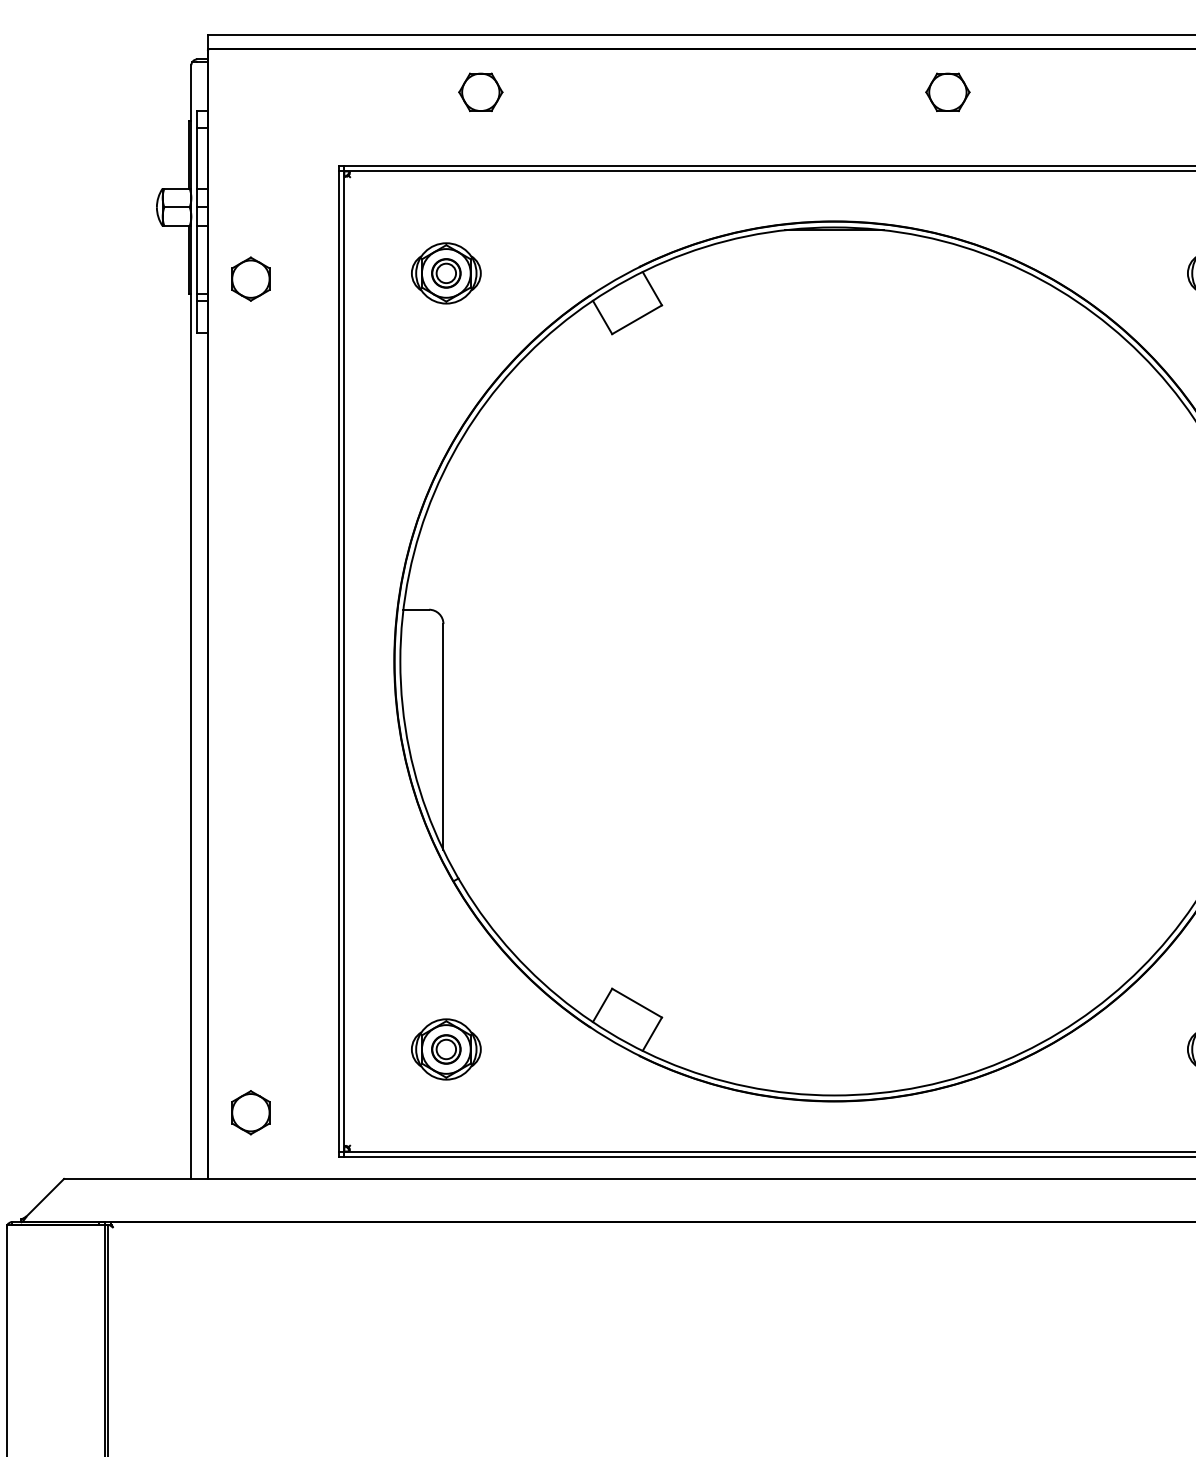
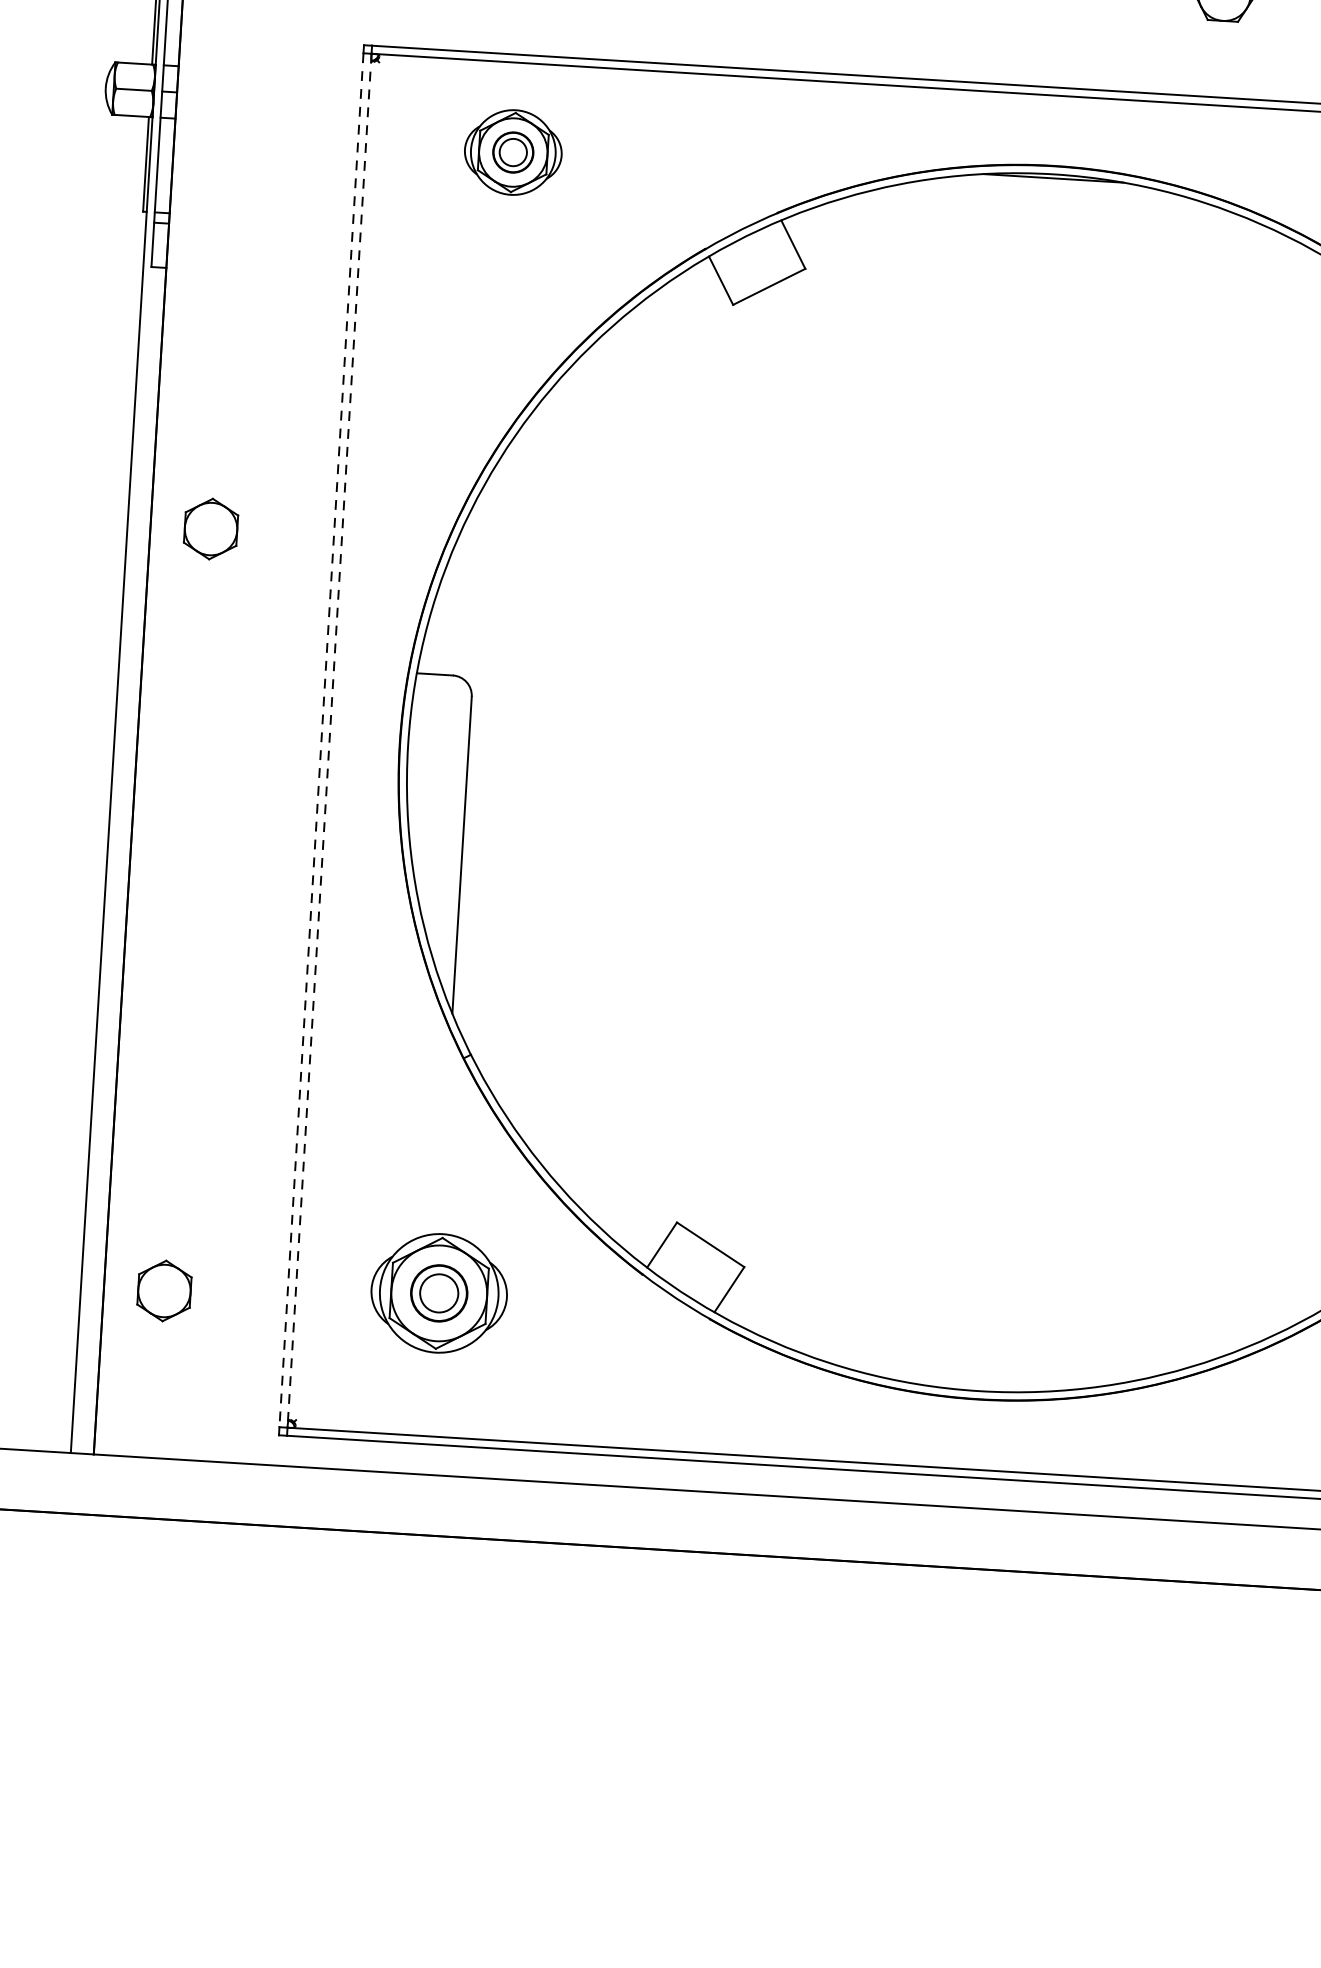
part: (446, 273) -> (513, 152), moved
part: (250, 278) -> (210, 528), moved
line: (338, 661) -> (321, 740), solid -> dashed
line: (344, 661) -> (329, 740), solid -> dashed
part: (446, 1049) -> (439, 1293), size x1.4
part: (250, 1112) -> (163, 1290), moved

